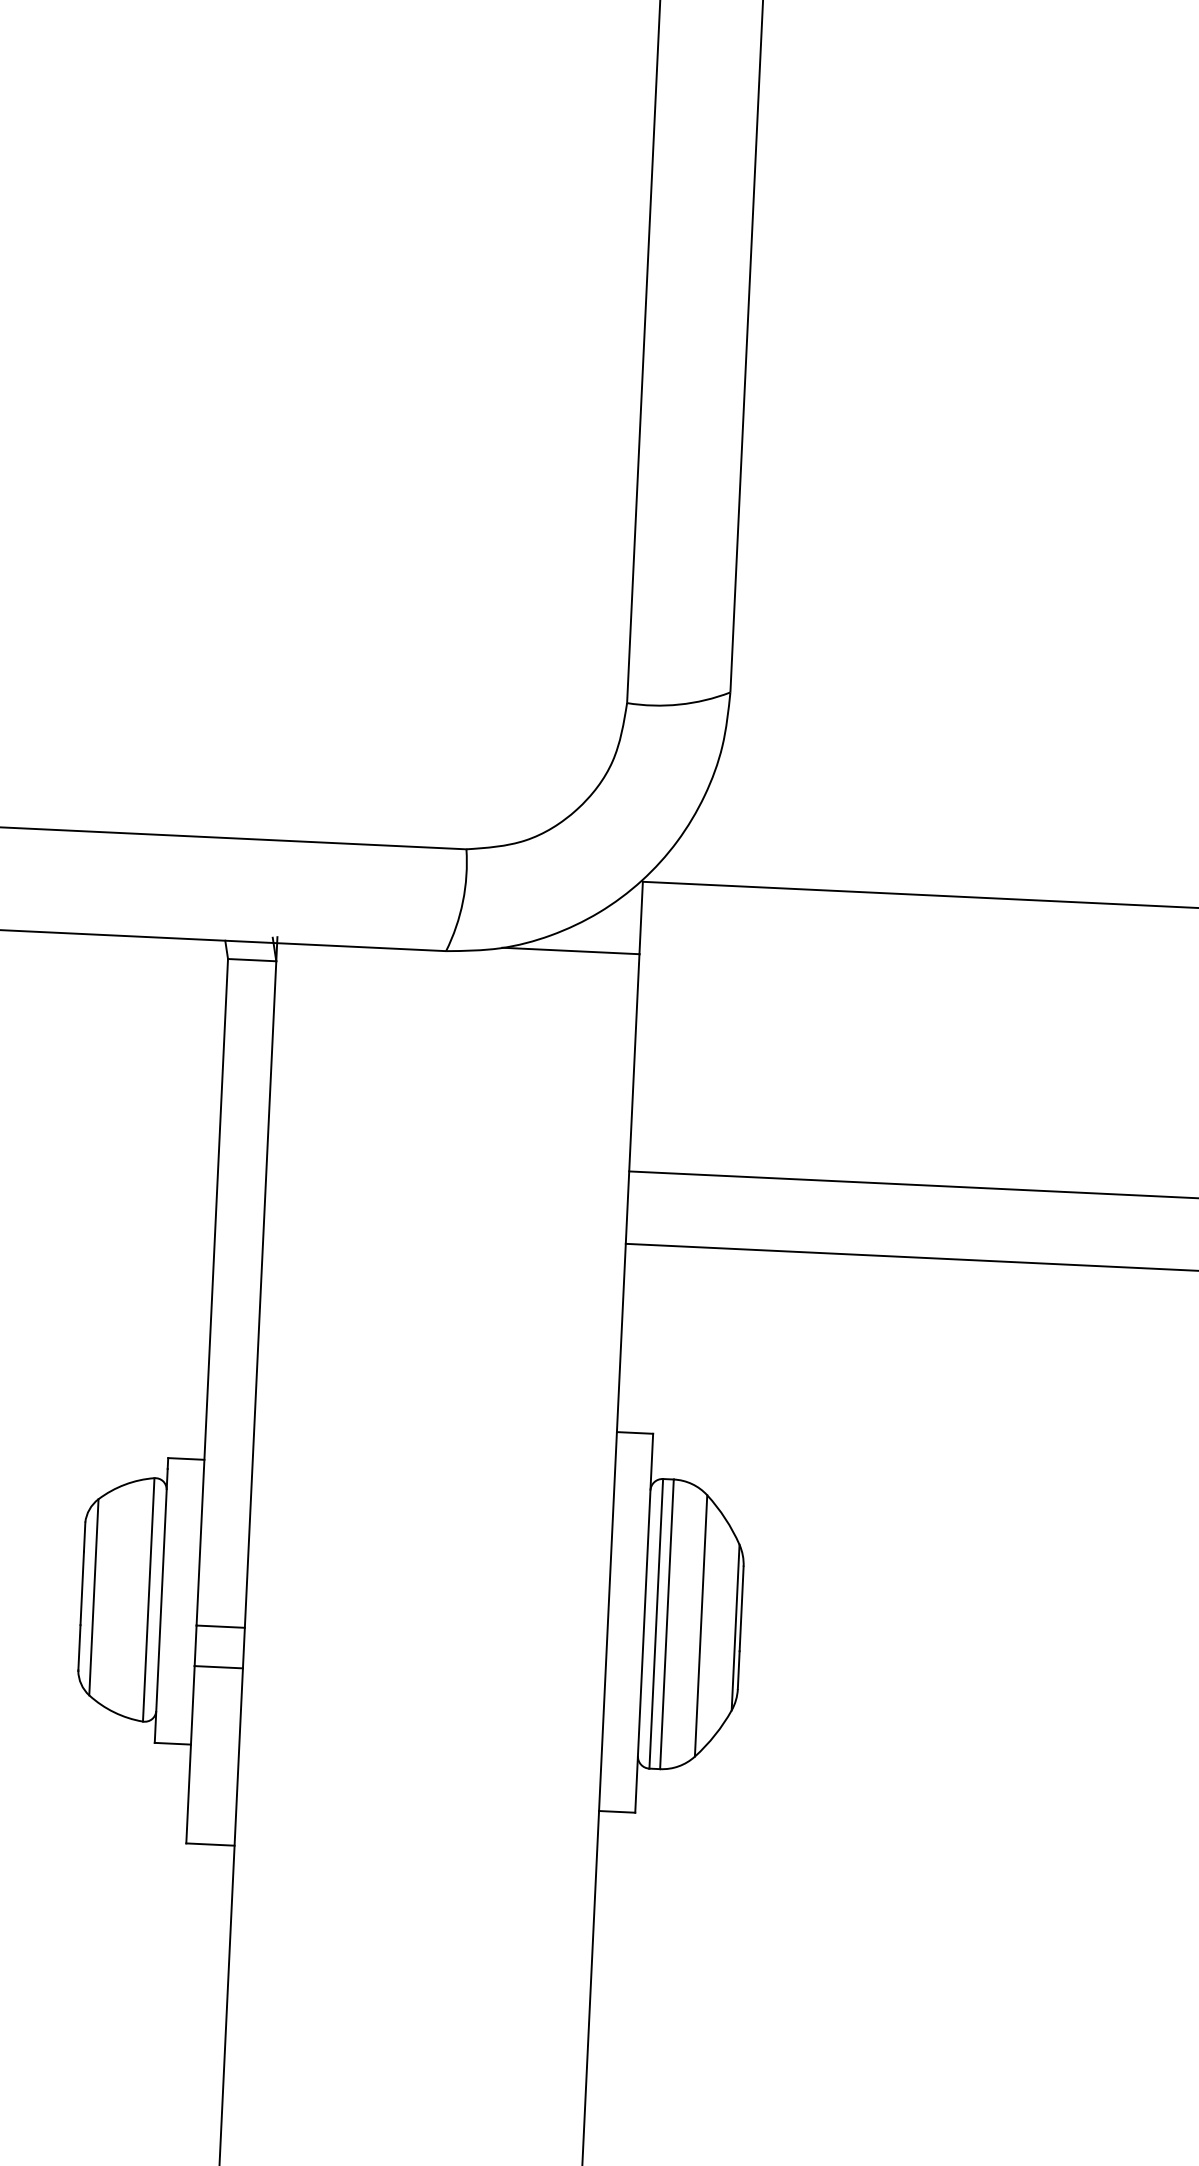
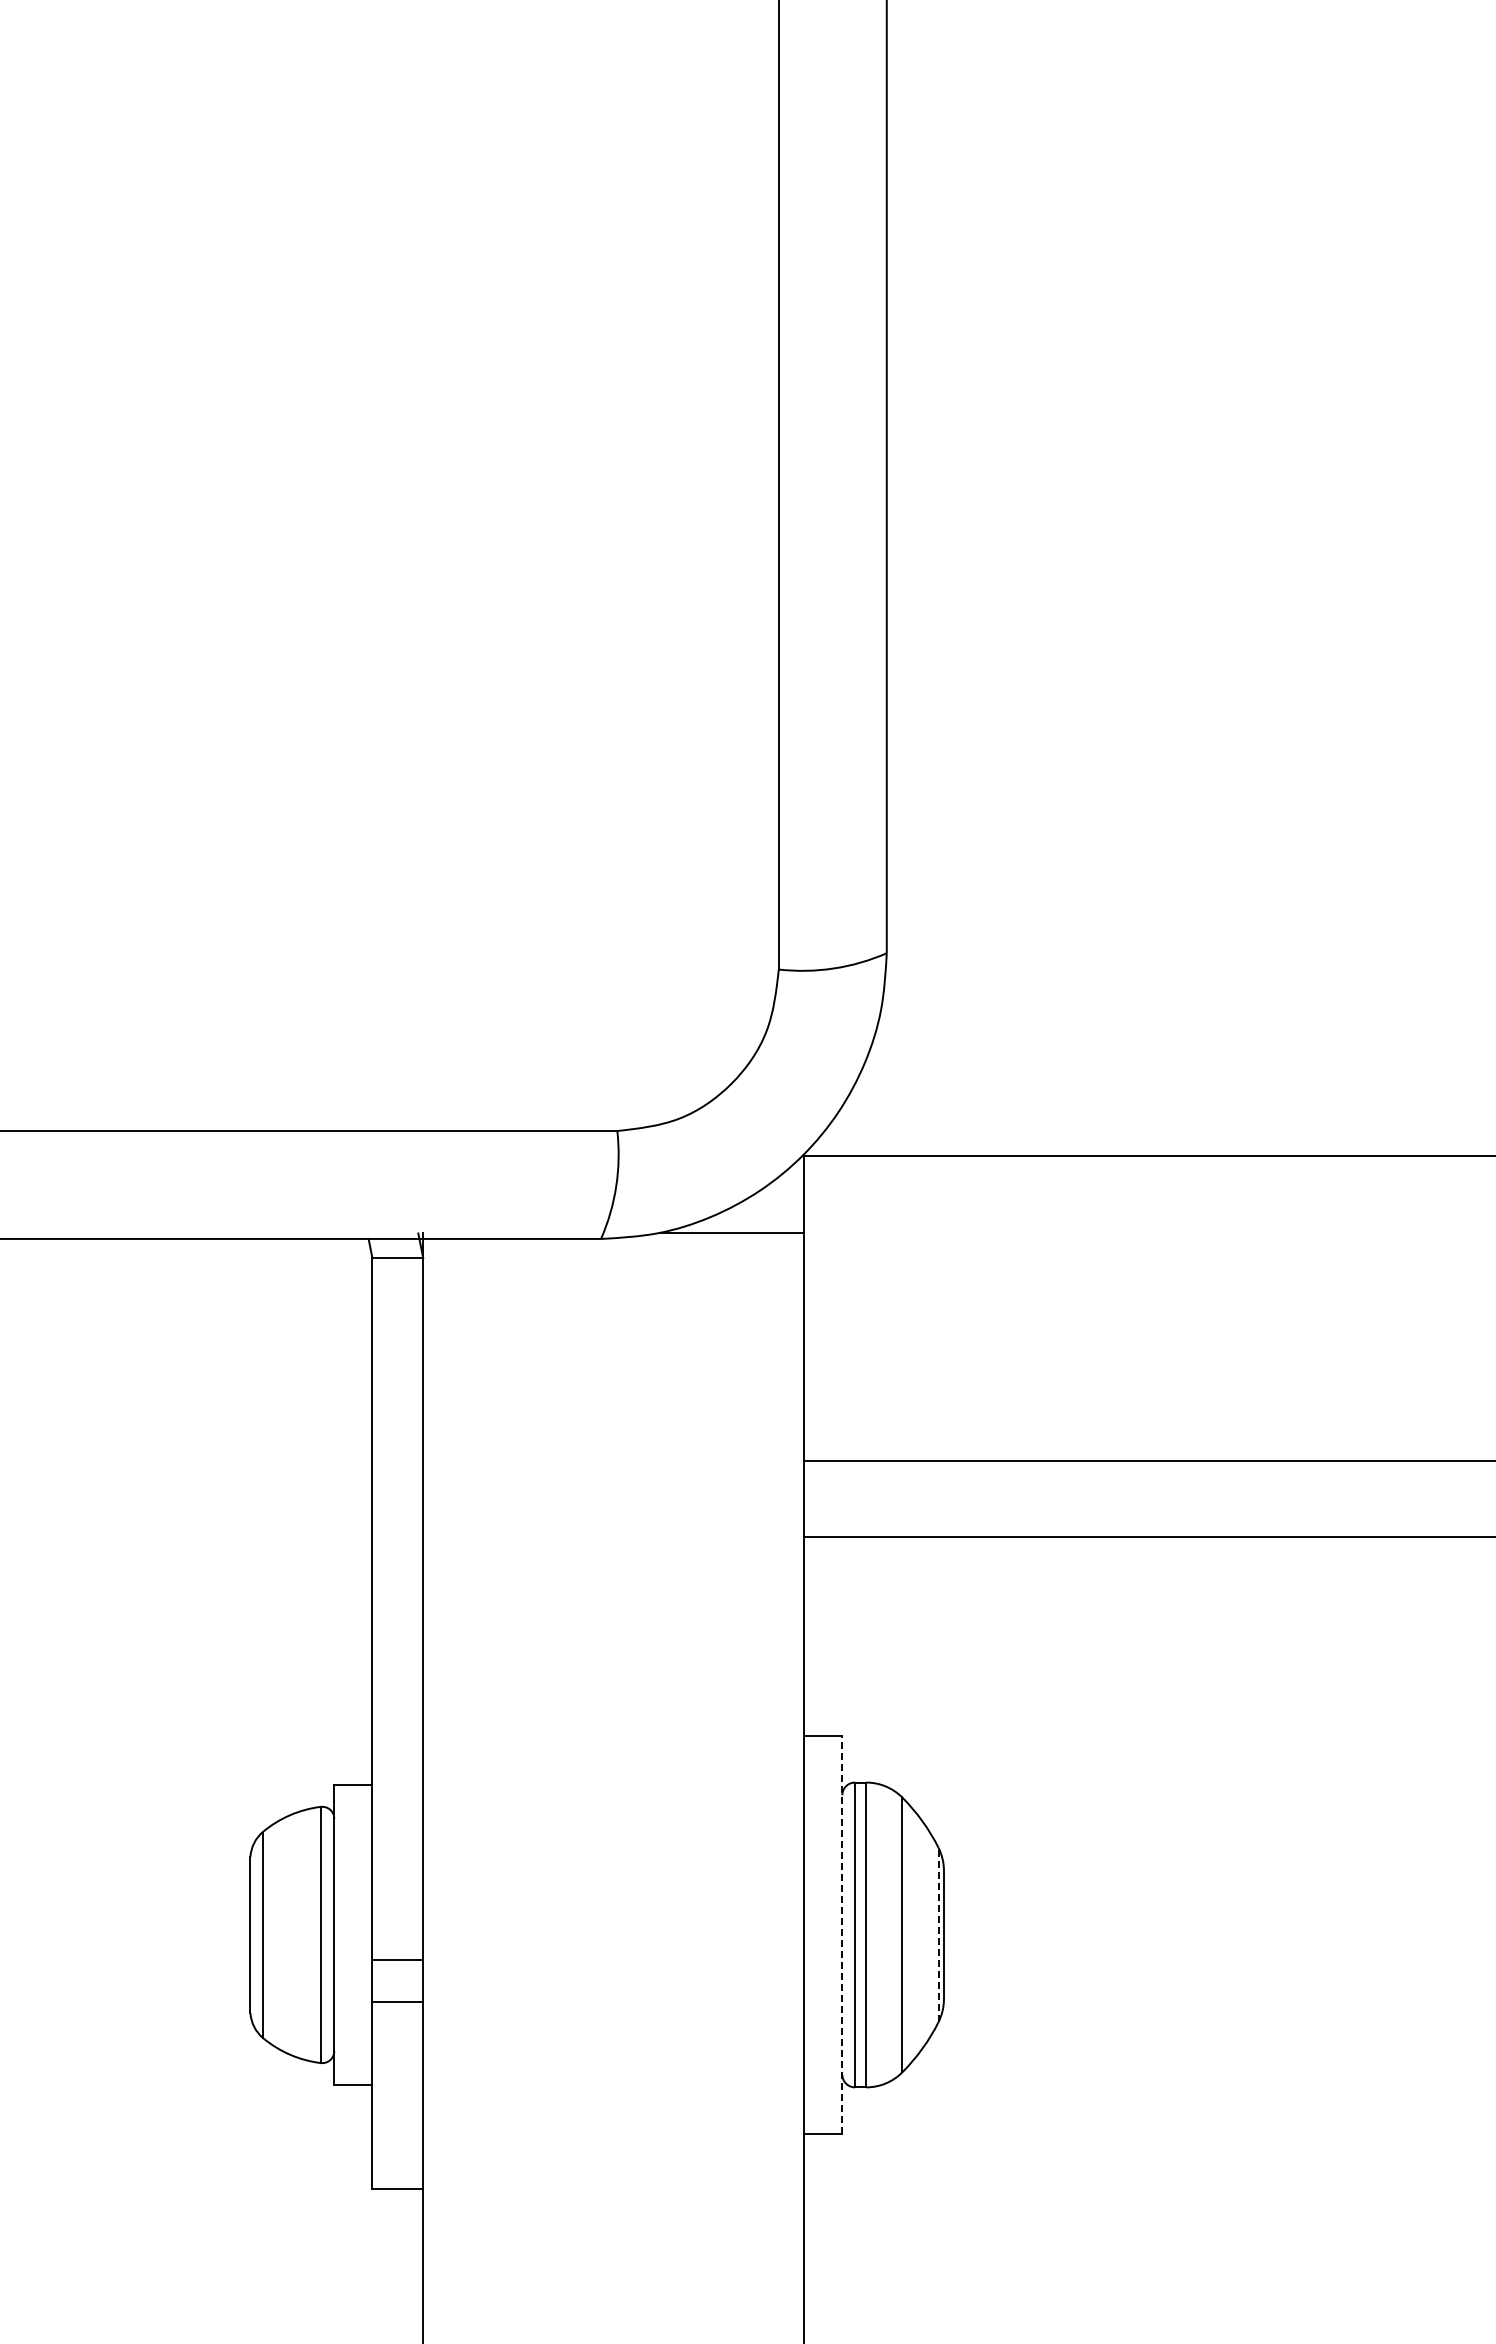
line: (644, 1622) -> (842, 1934), solid -> dashed
line: (735, 1627) -> (938, 1934), solid -> dashed

